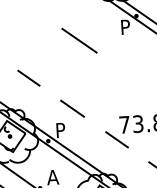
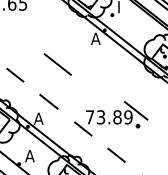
text: (125, 26) -> (95, 38), P -> A
line: (79, 40) -> (57, 64), moved
text: (60, 130) -> (38, 118), P -> A

